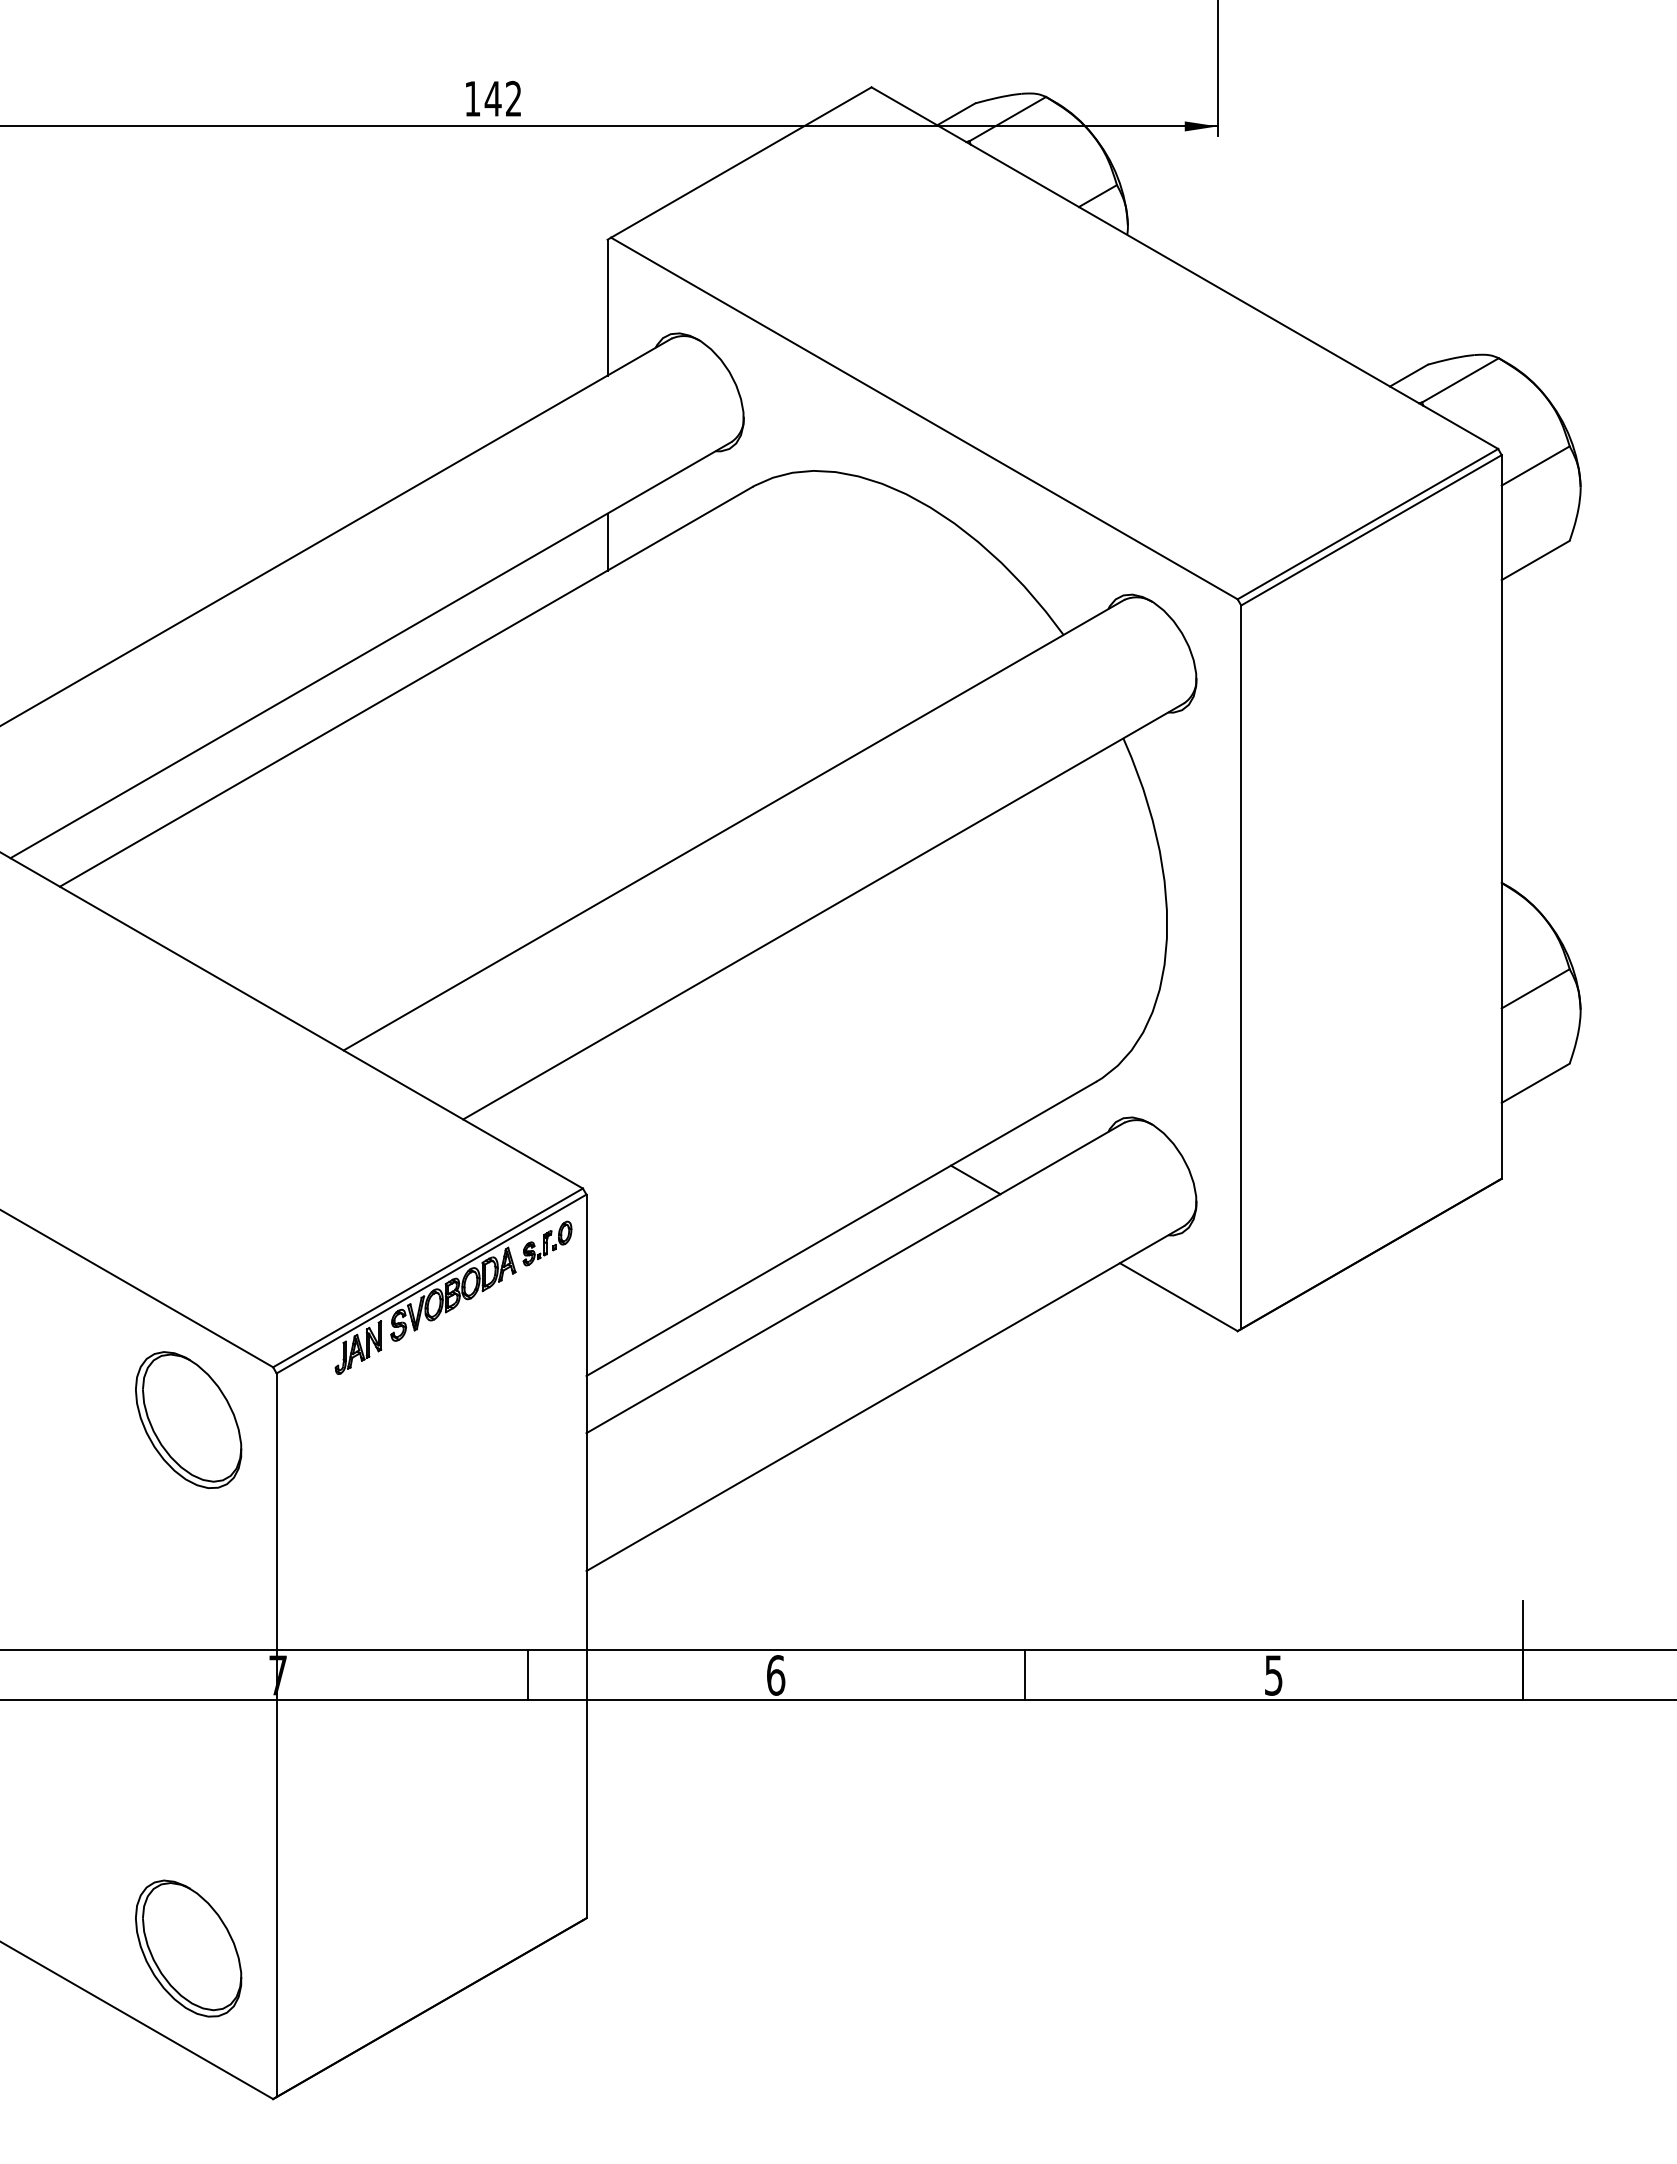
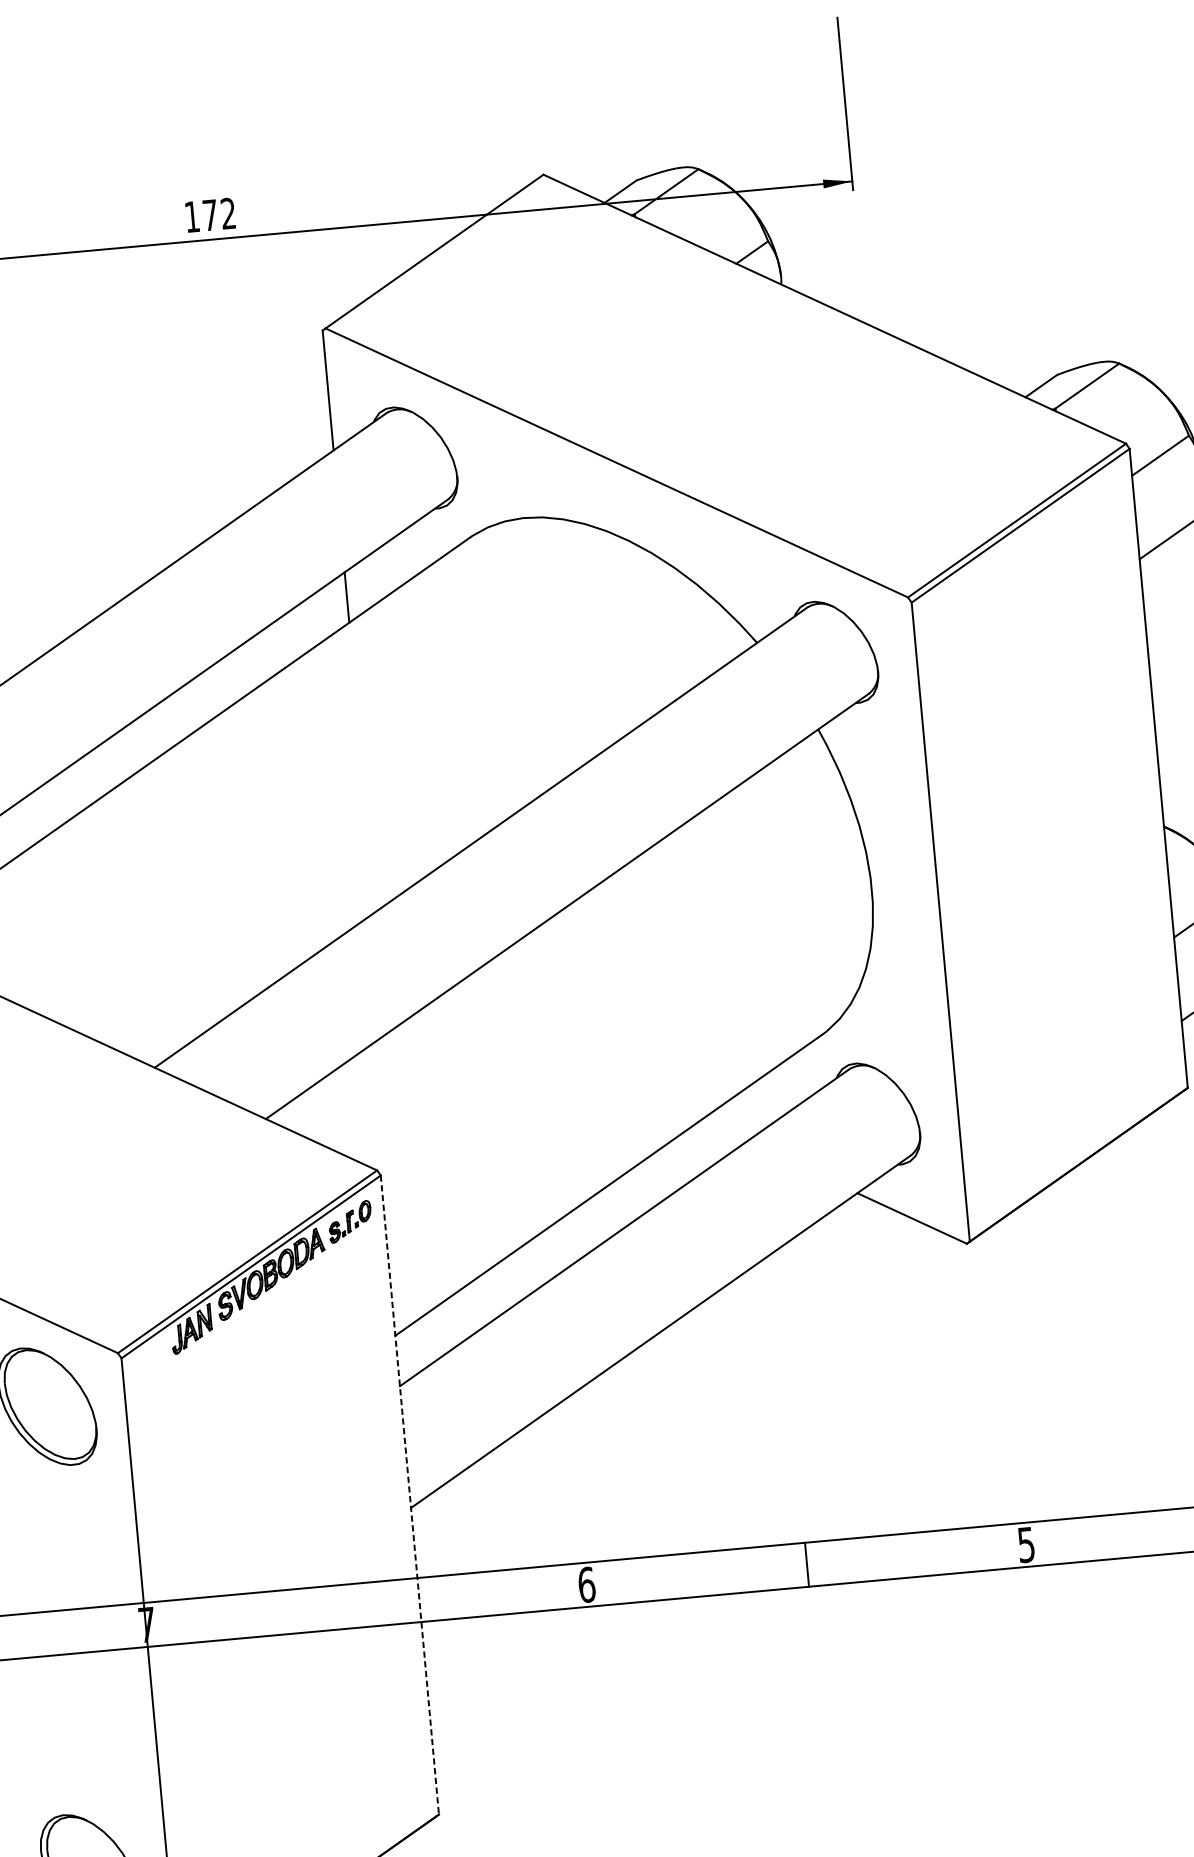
text: (492, 98) -> (209, 215), 142 -> 172
line: (975, 1179) -> (723, 1130), removed
line: (586, 1556) -> (409, 1495), solid -> dashed
line: (527, 1675) -> (367, 1604), removed

